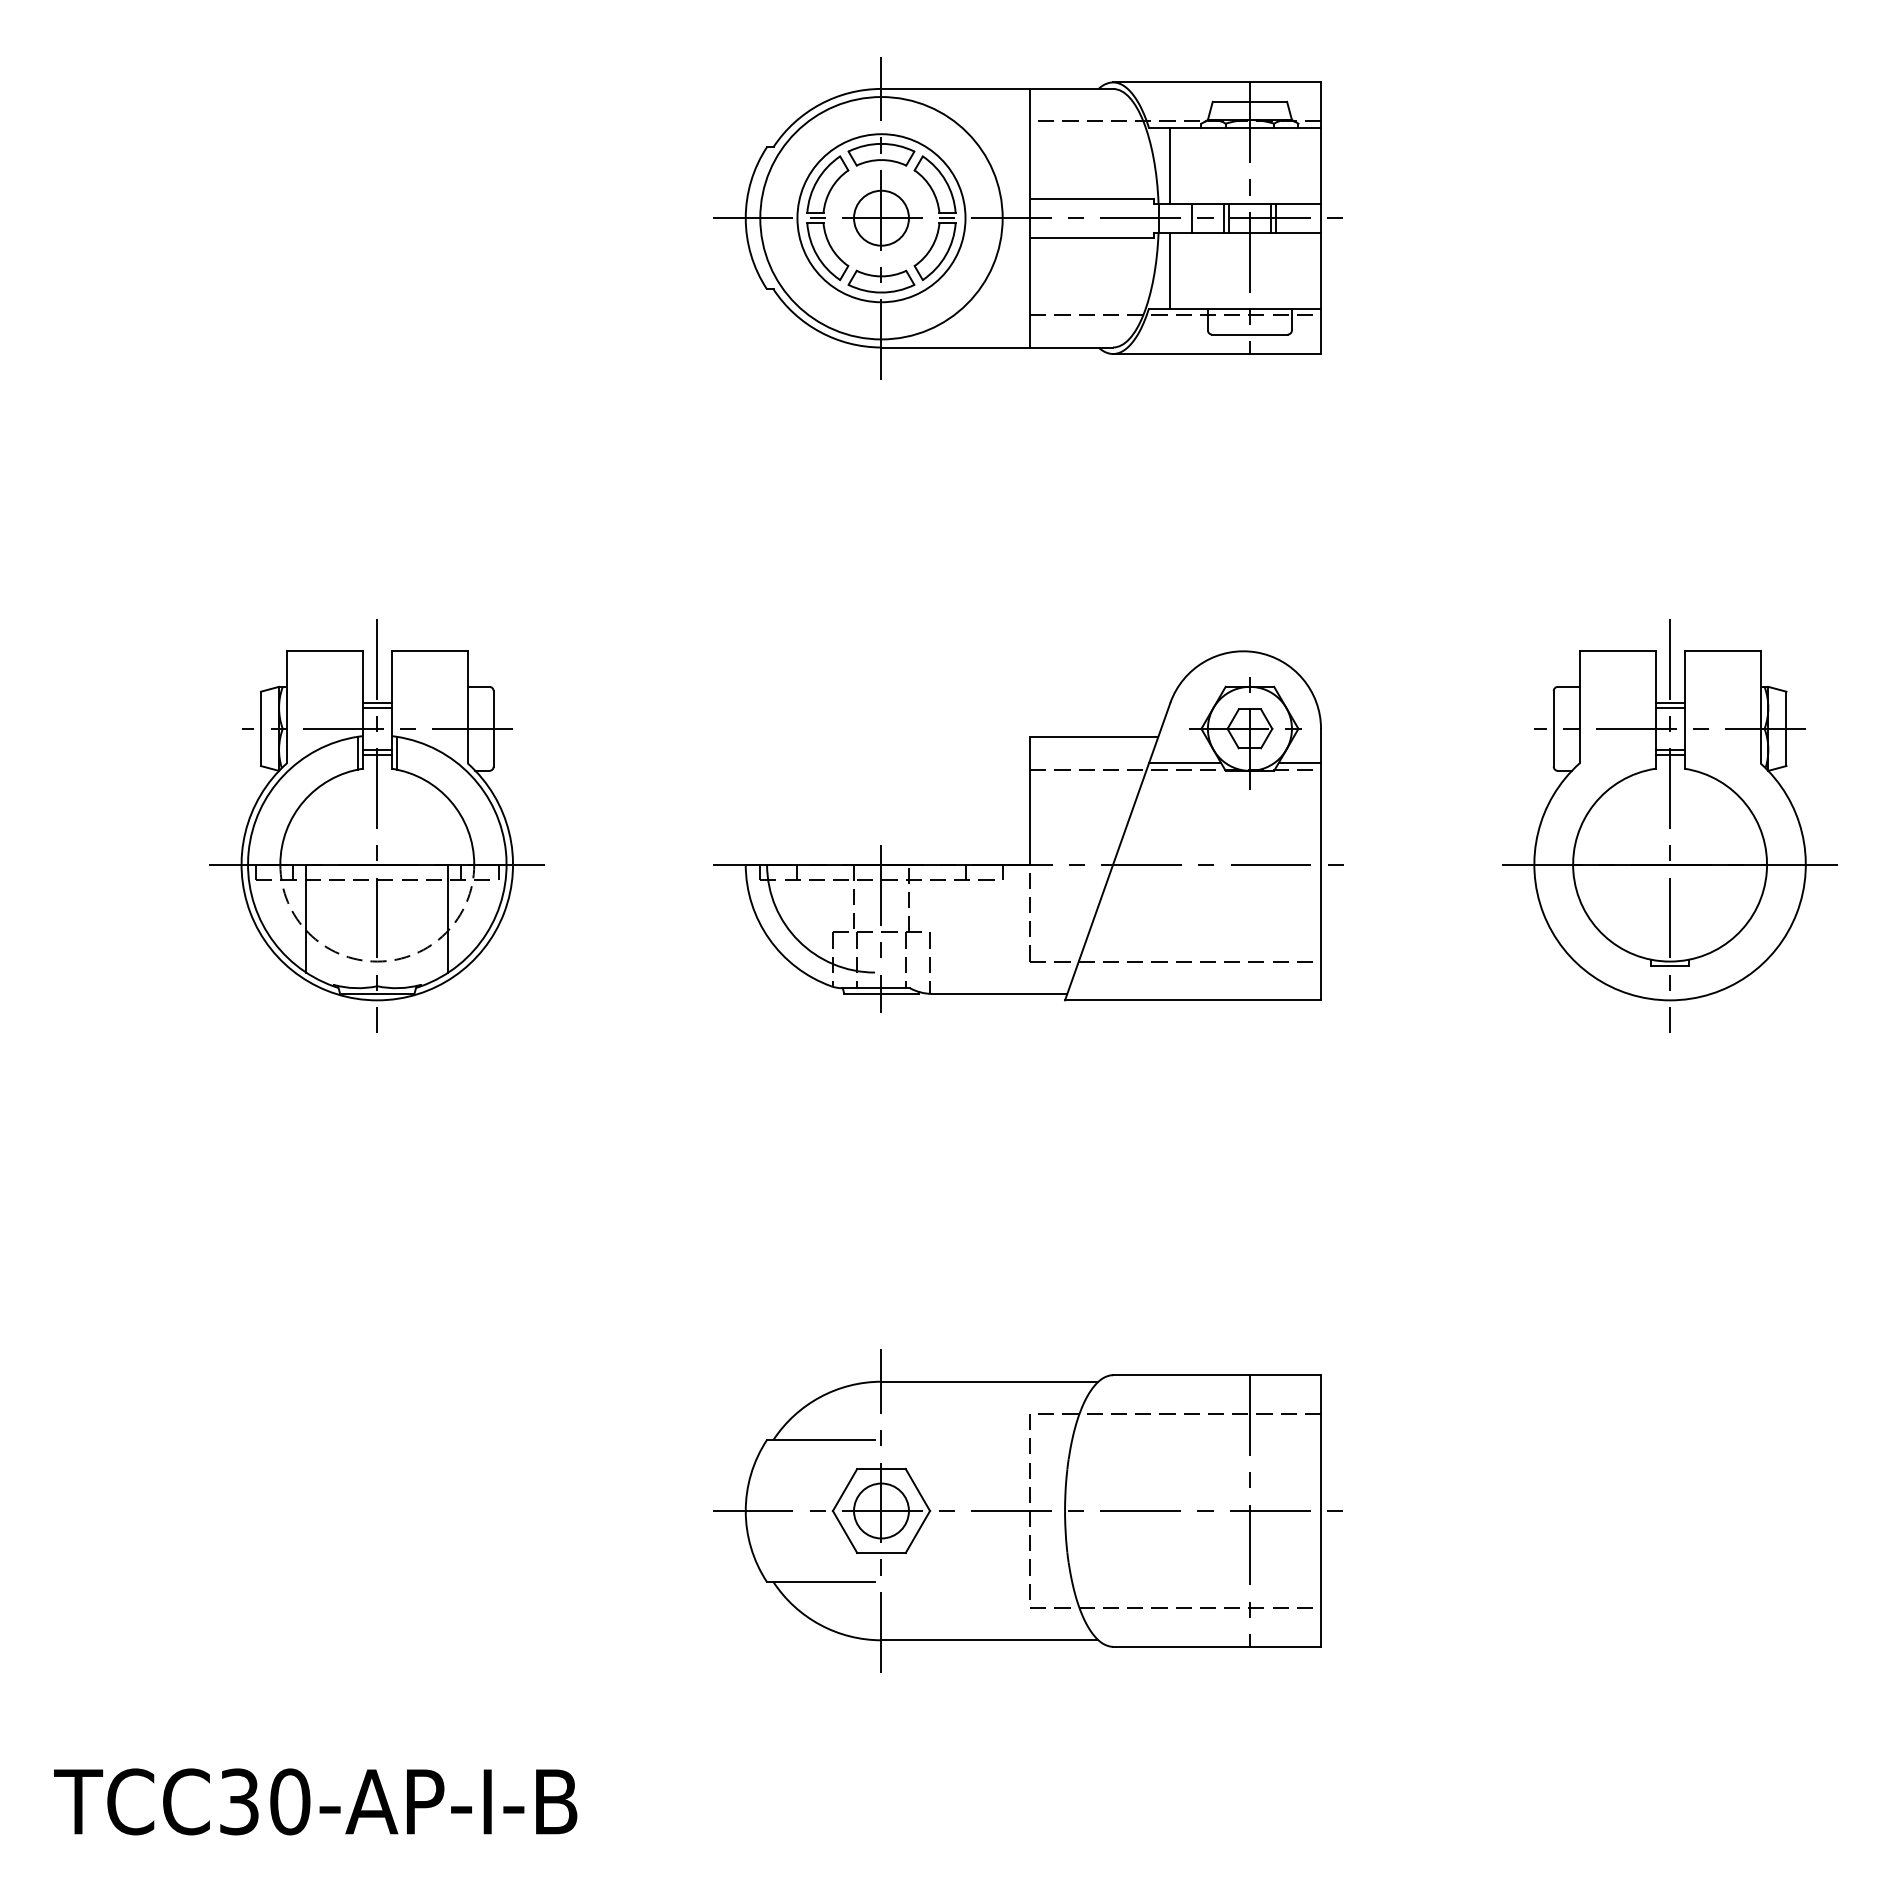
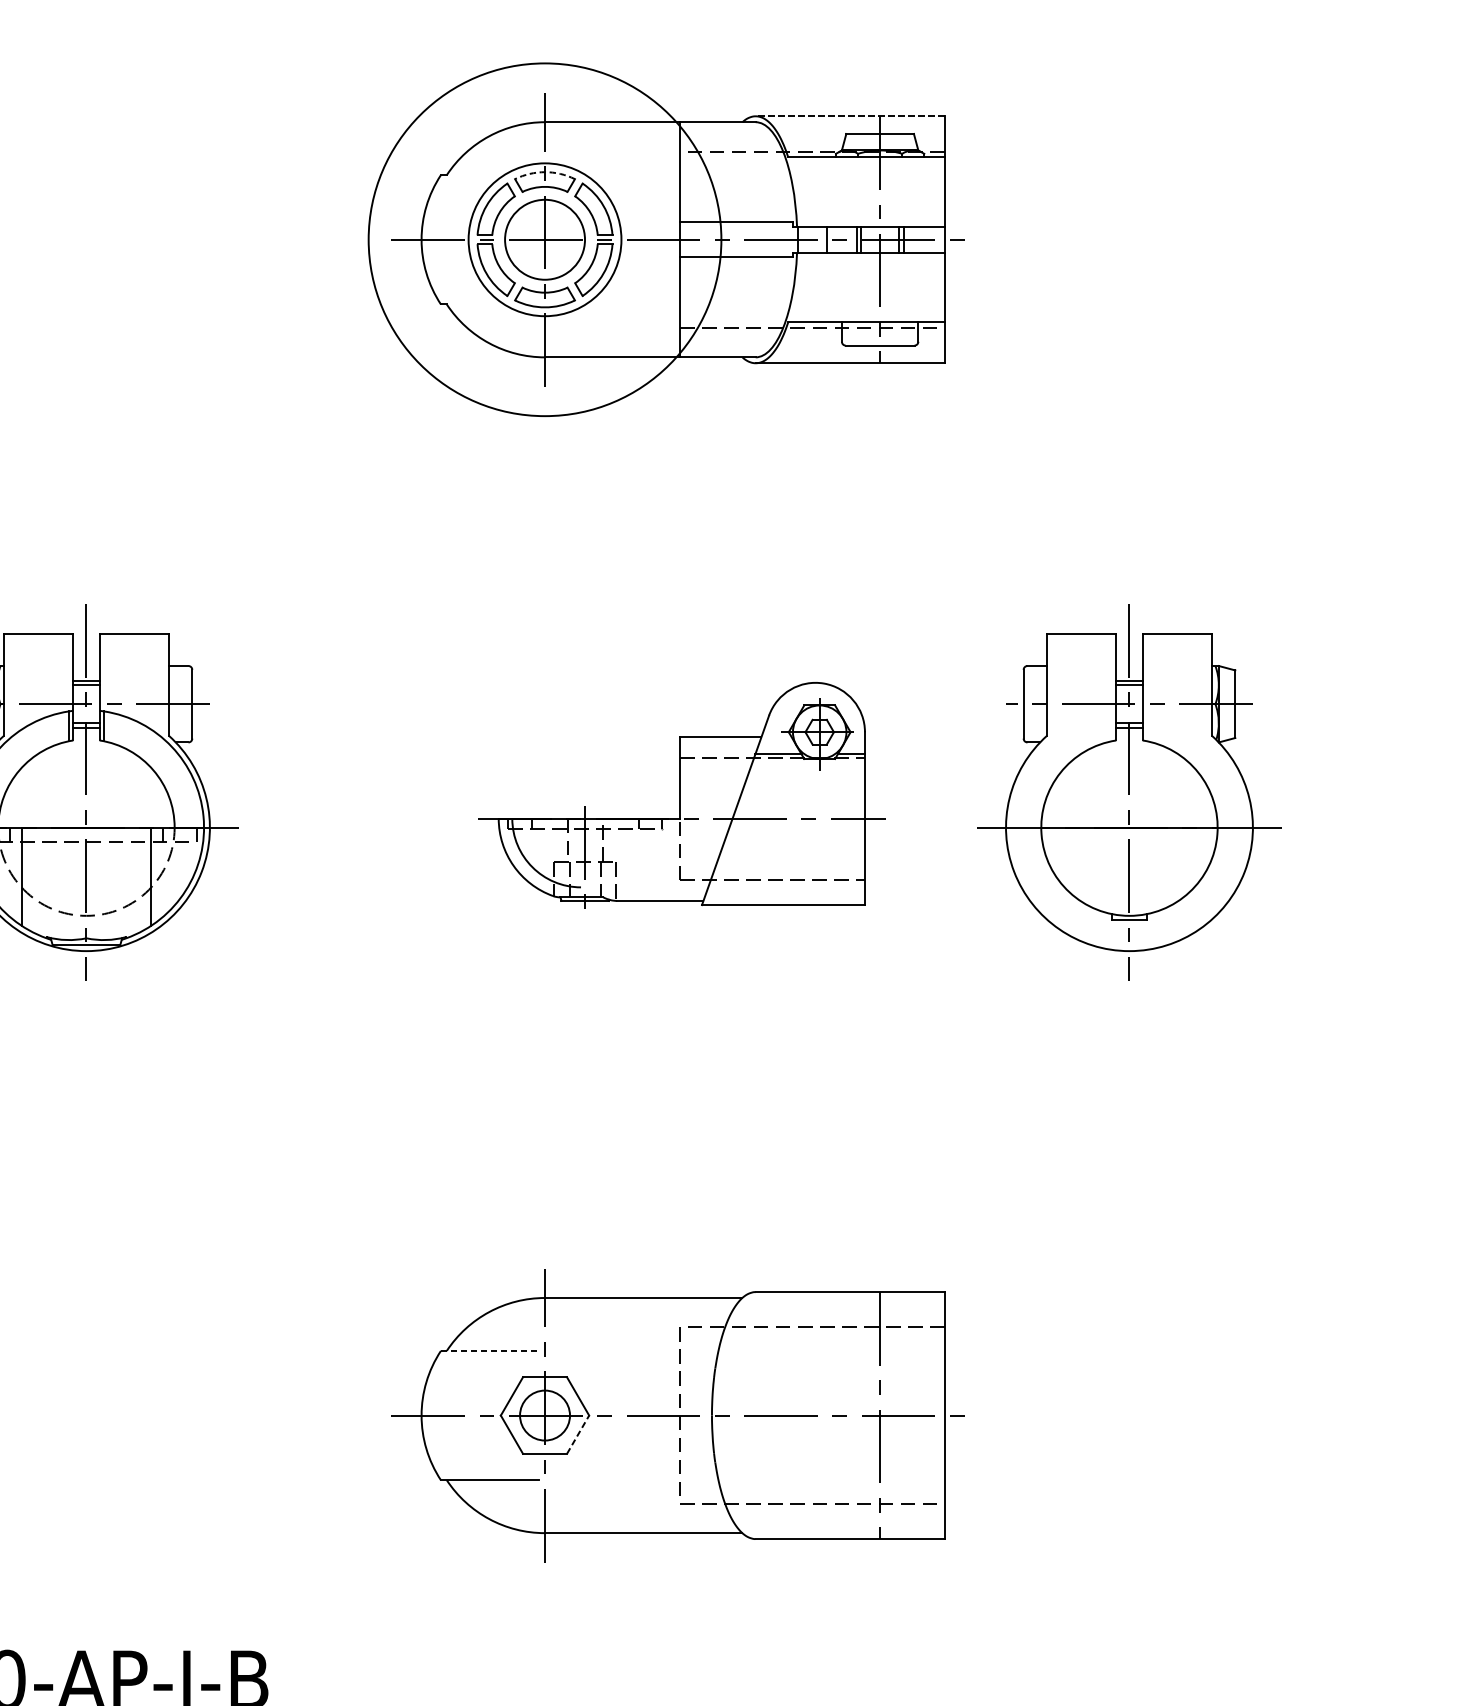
line: (1217, 82) -> (850, 116), solid -> dashed
arc: (881, 143) -> (545, 171), solid -> dashed
line: (1170, 165) -> (807, 191), removed
circle: (881, 217) -> (545, 239), size x1.6
circle: (881, 218) -> (545, 240), size x1.6
line: (1170, 270) -> (807, 287), removed
part: (1669, 825) -> (1128, 792), moved
part: (1028, 831) -> (678, 797), size x0.7
line: (821, 1439) -> (490, 1350), solid -> dashed
line: (918, 1531) -> (578, 1434), solid -> dashed

